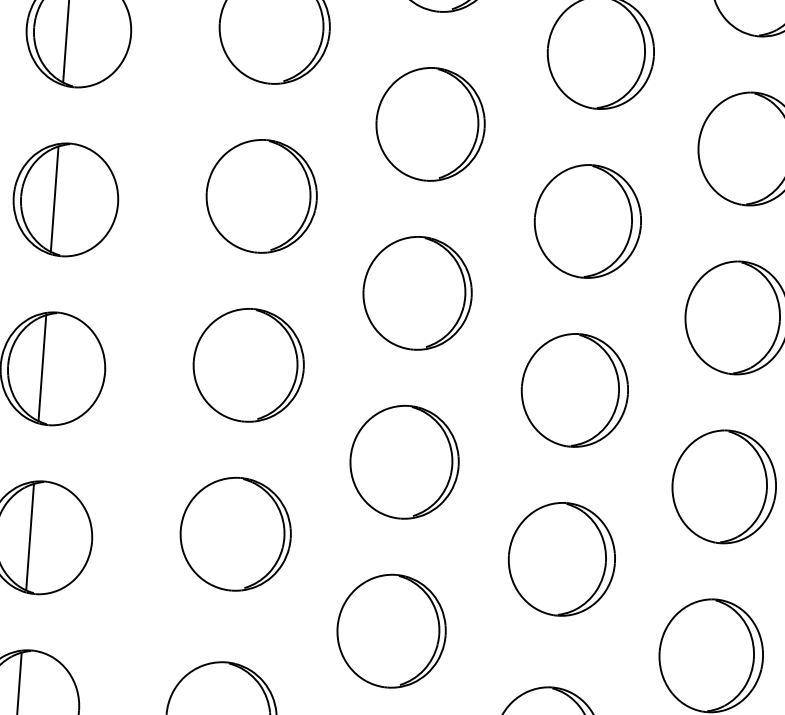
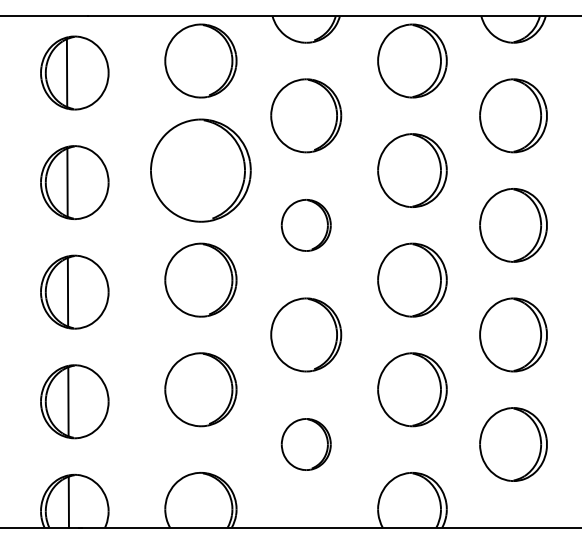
part: (261, 196) -> (200, 170), size x1.4
part: (418, 293) -> (306, 225), size x0.7
part: (392, 631) -> (306, 444), size x0.7

